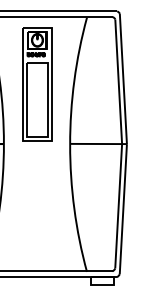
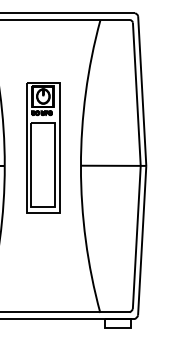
part: (37, 84) -> (43, 147), moved

